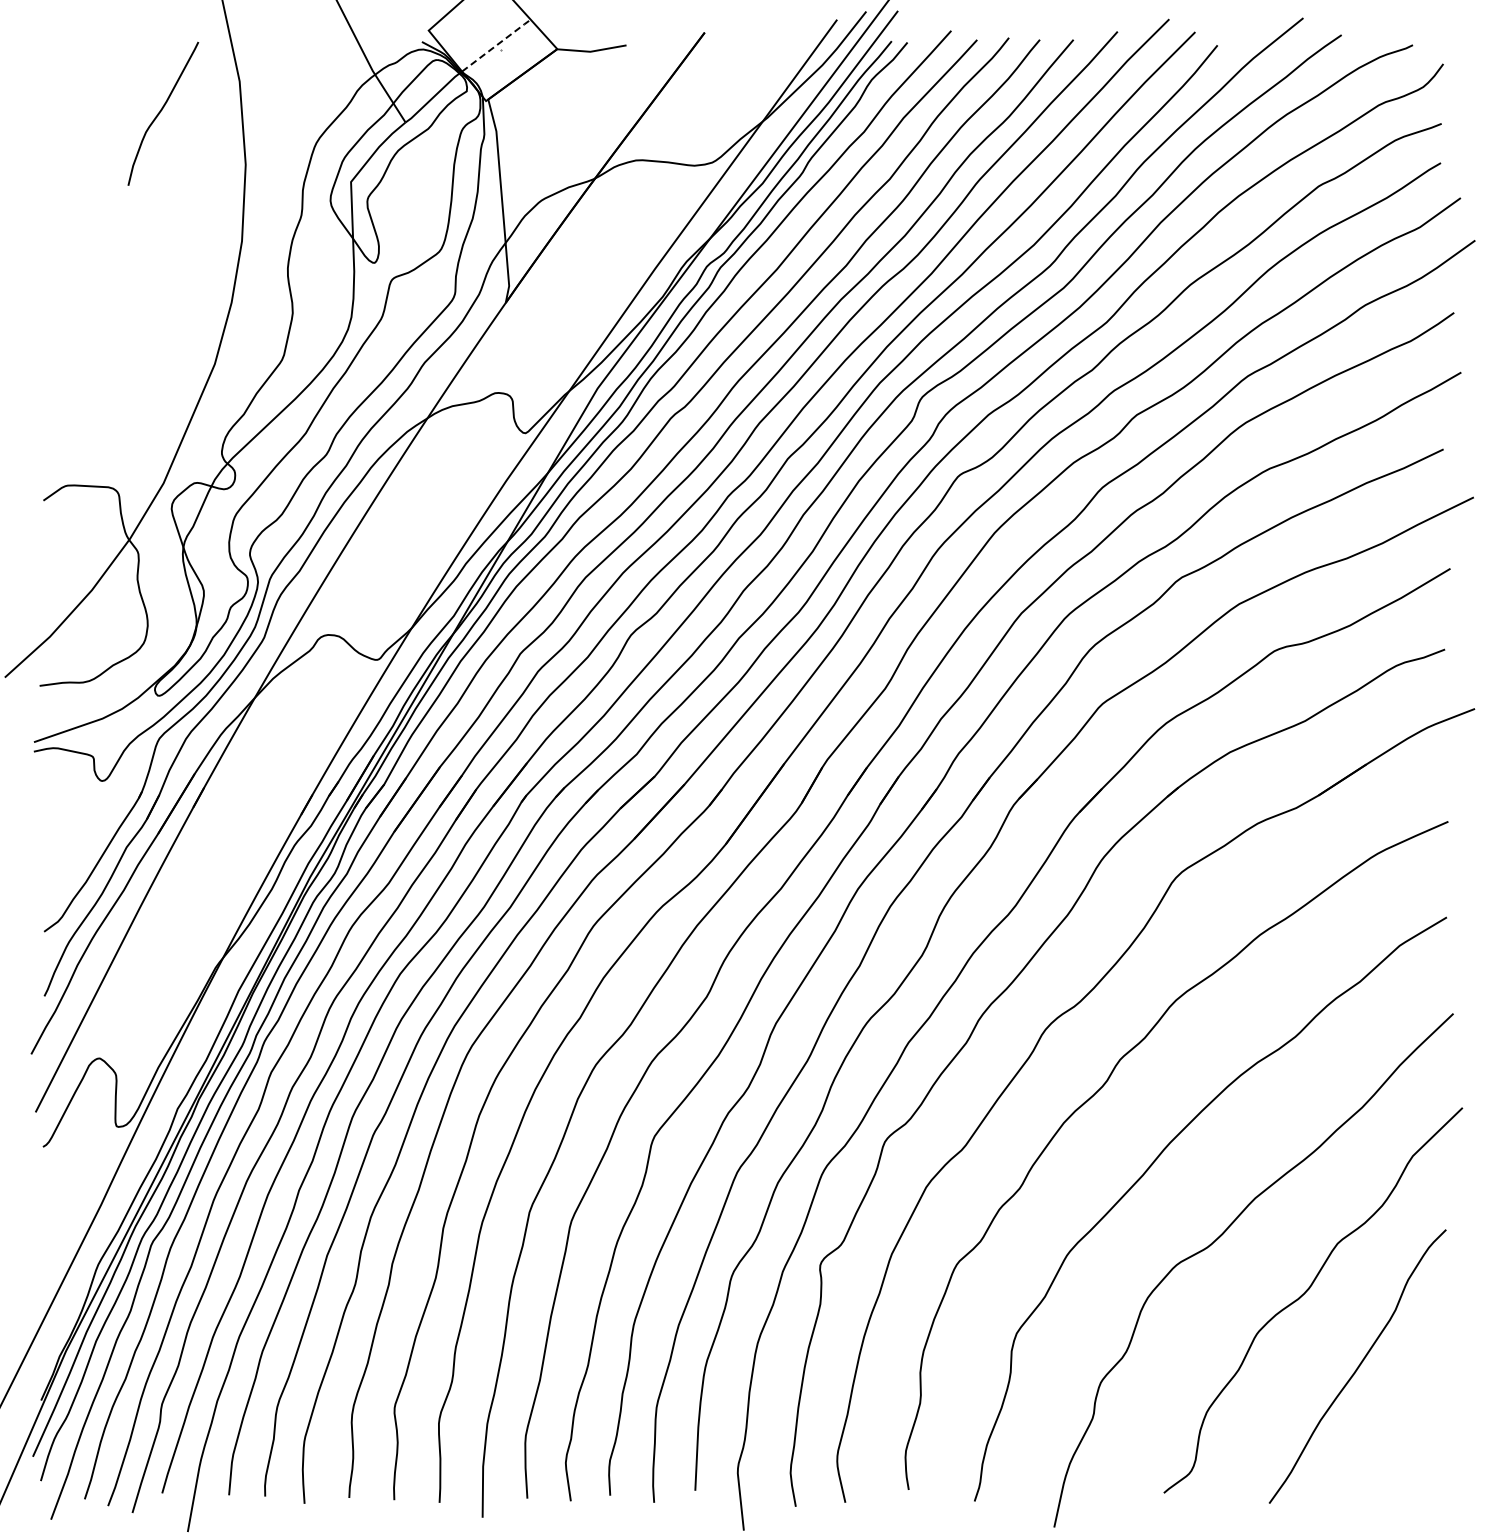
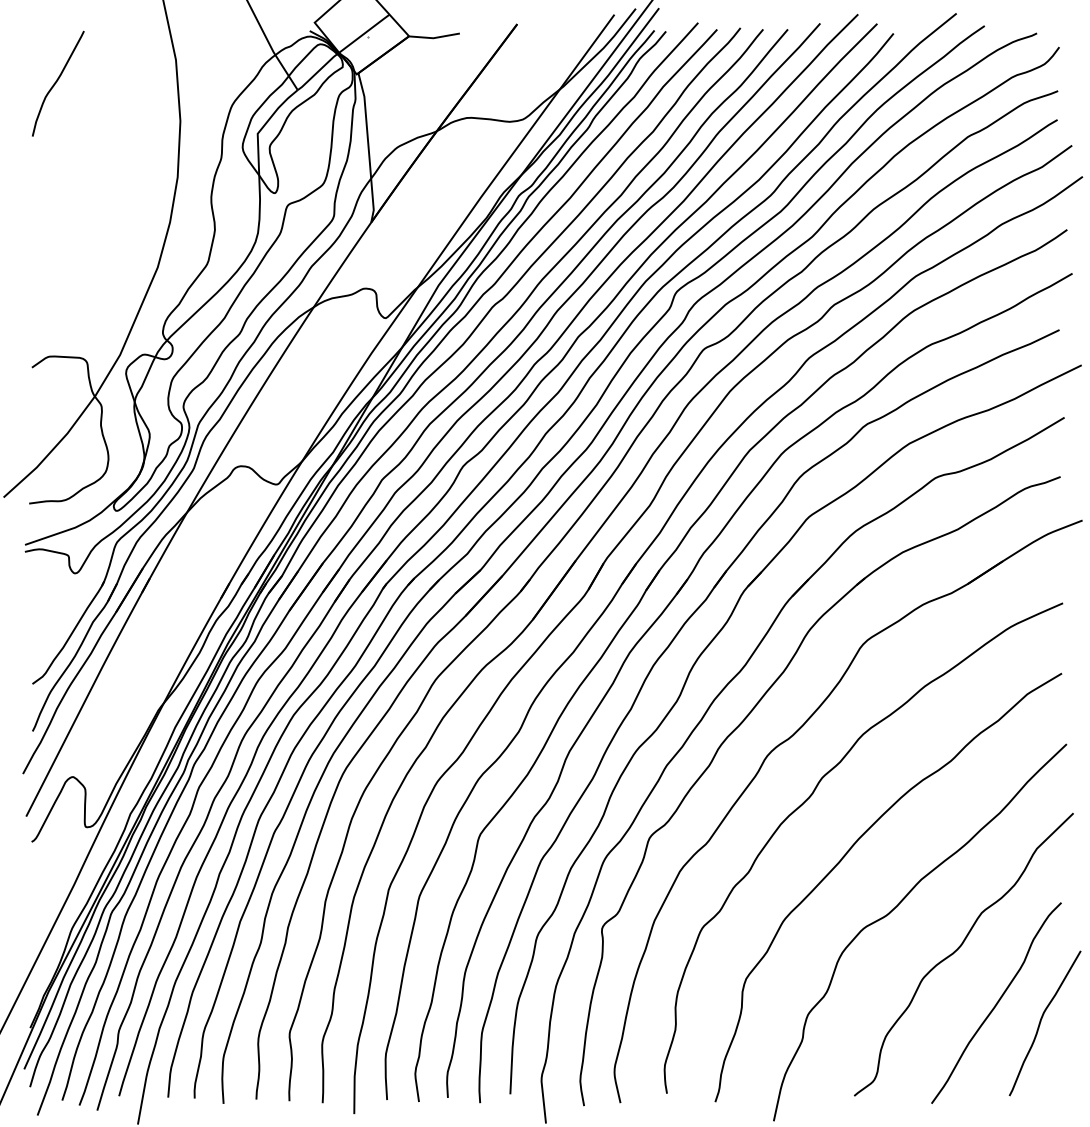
line: (497, 44) -> (365, 32), dashed -> solid
curve: (161, 111) -> (56, 82), moved
curve: (1418, 1392) -> (1041, 1022), added

